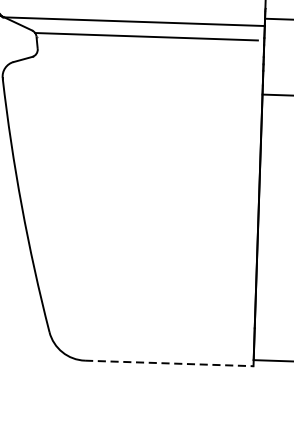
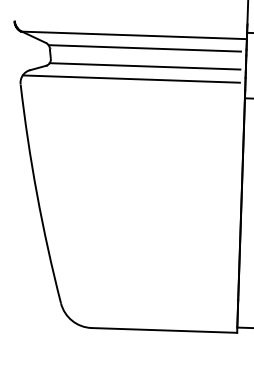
line: (146, 57) -> (144, 66), added
line: (129, 71) -> (130, 78), added
line: (169, 363) -> (164, 330), dashed -> solid

